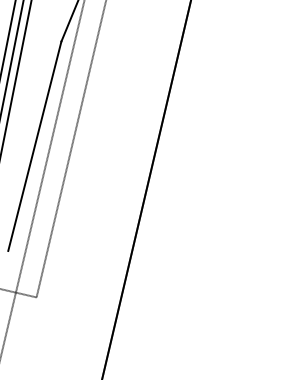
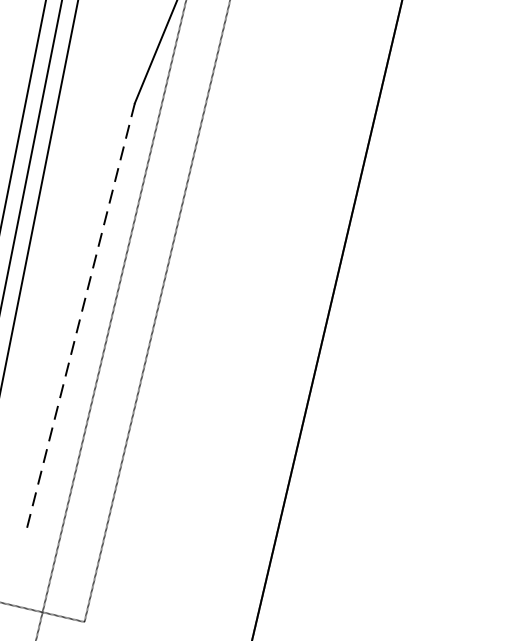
line: (34, 145) -> (80, 313), solid -> dashed

